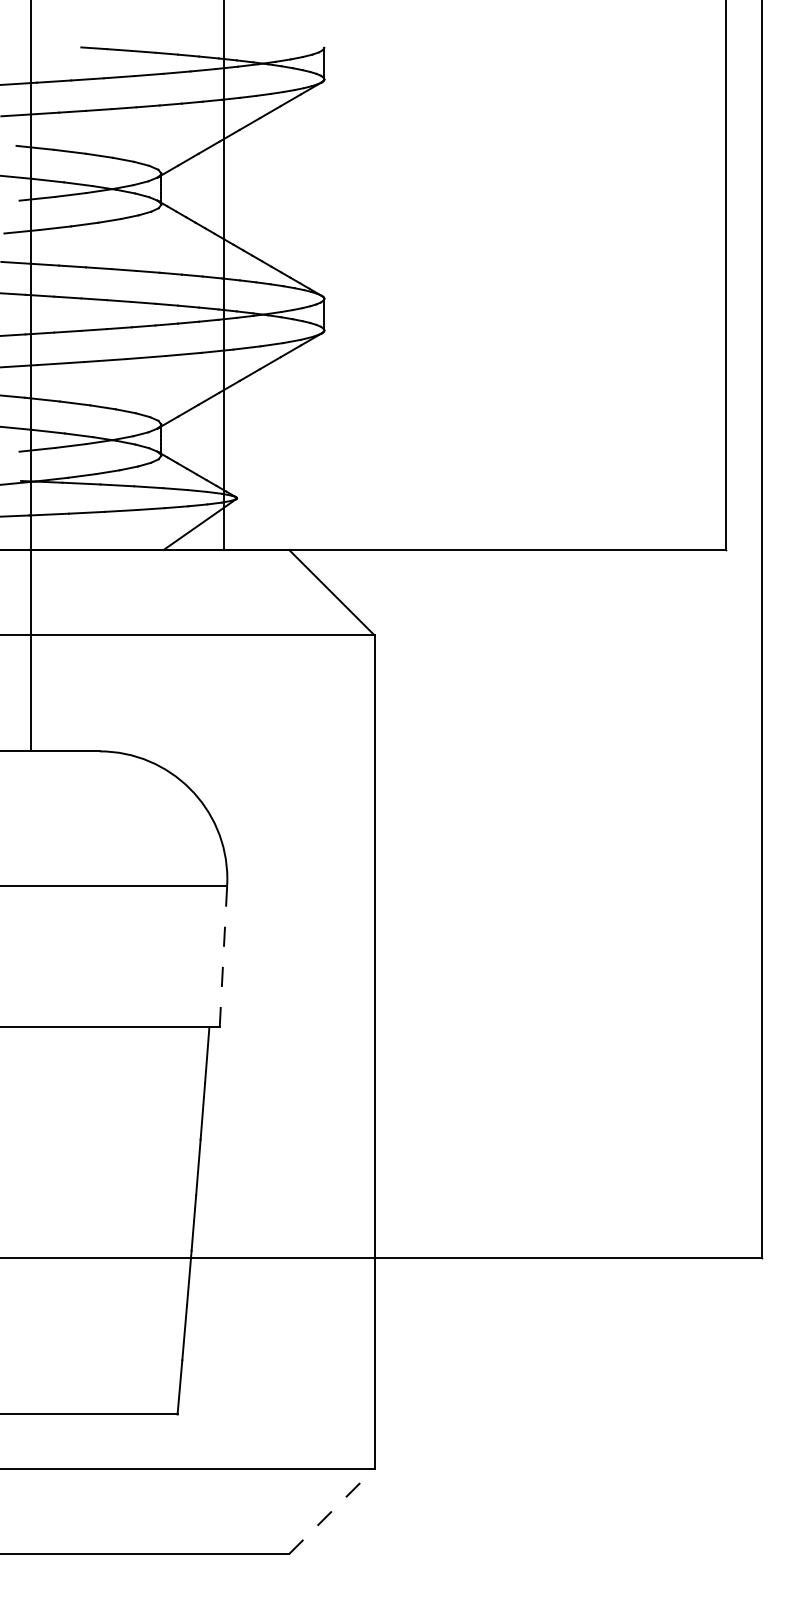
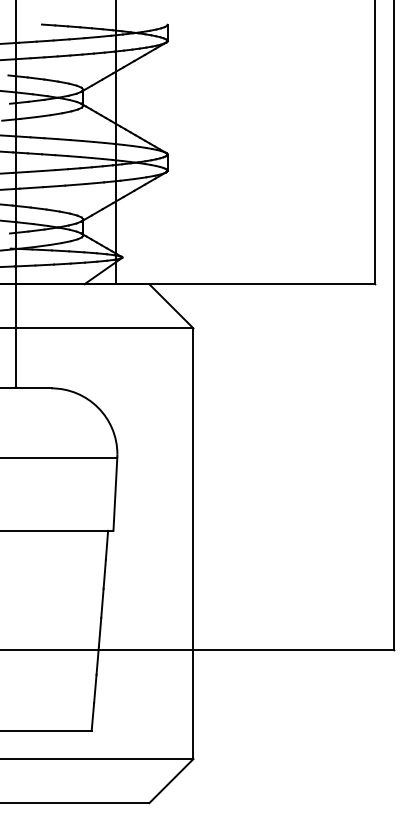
line: (223, 956) -> (115, 494), dashed -> solid
line: (332, 1510) -> (171, 780), dashed -> solid

